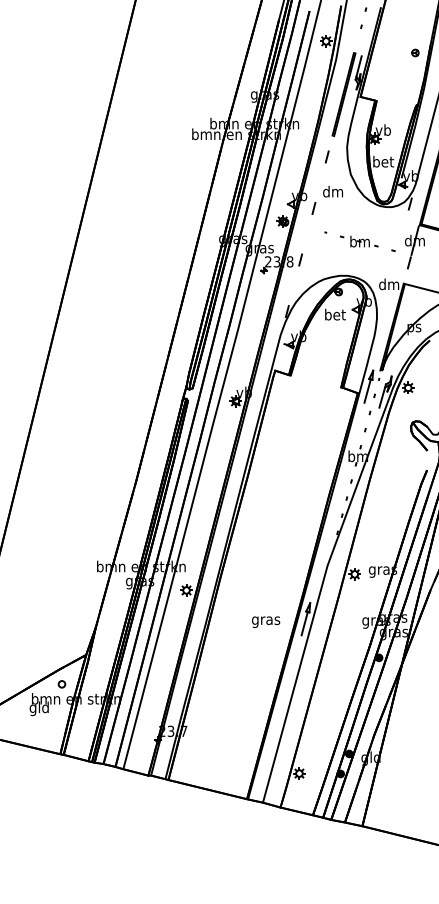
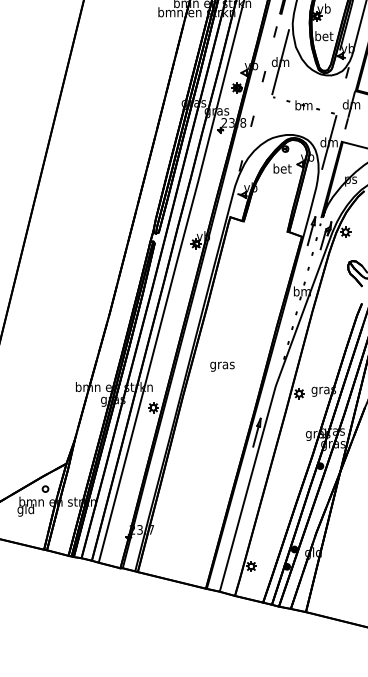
line: (332, 191) -> (280, 61), added
line: (389, 284) -> (329, 142), added
text: (266, 621) -> (222, 366), moved

